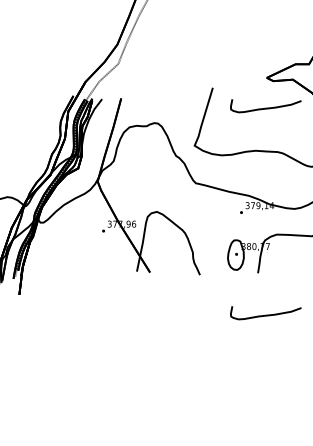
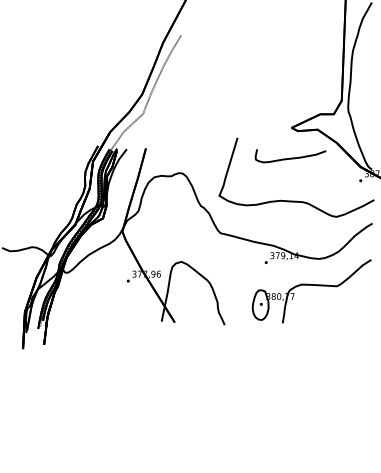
curve: (265, 314) -> (290, 364), removed

